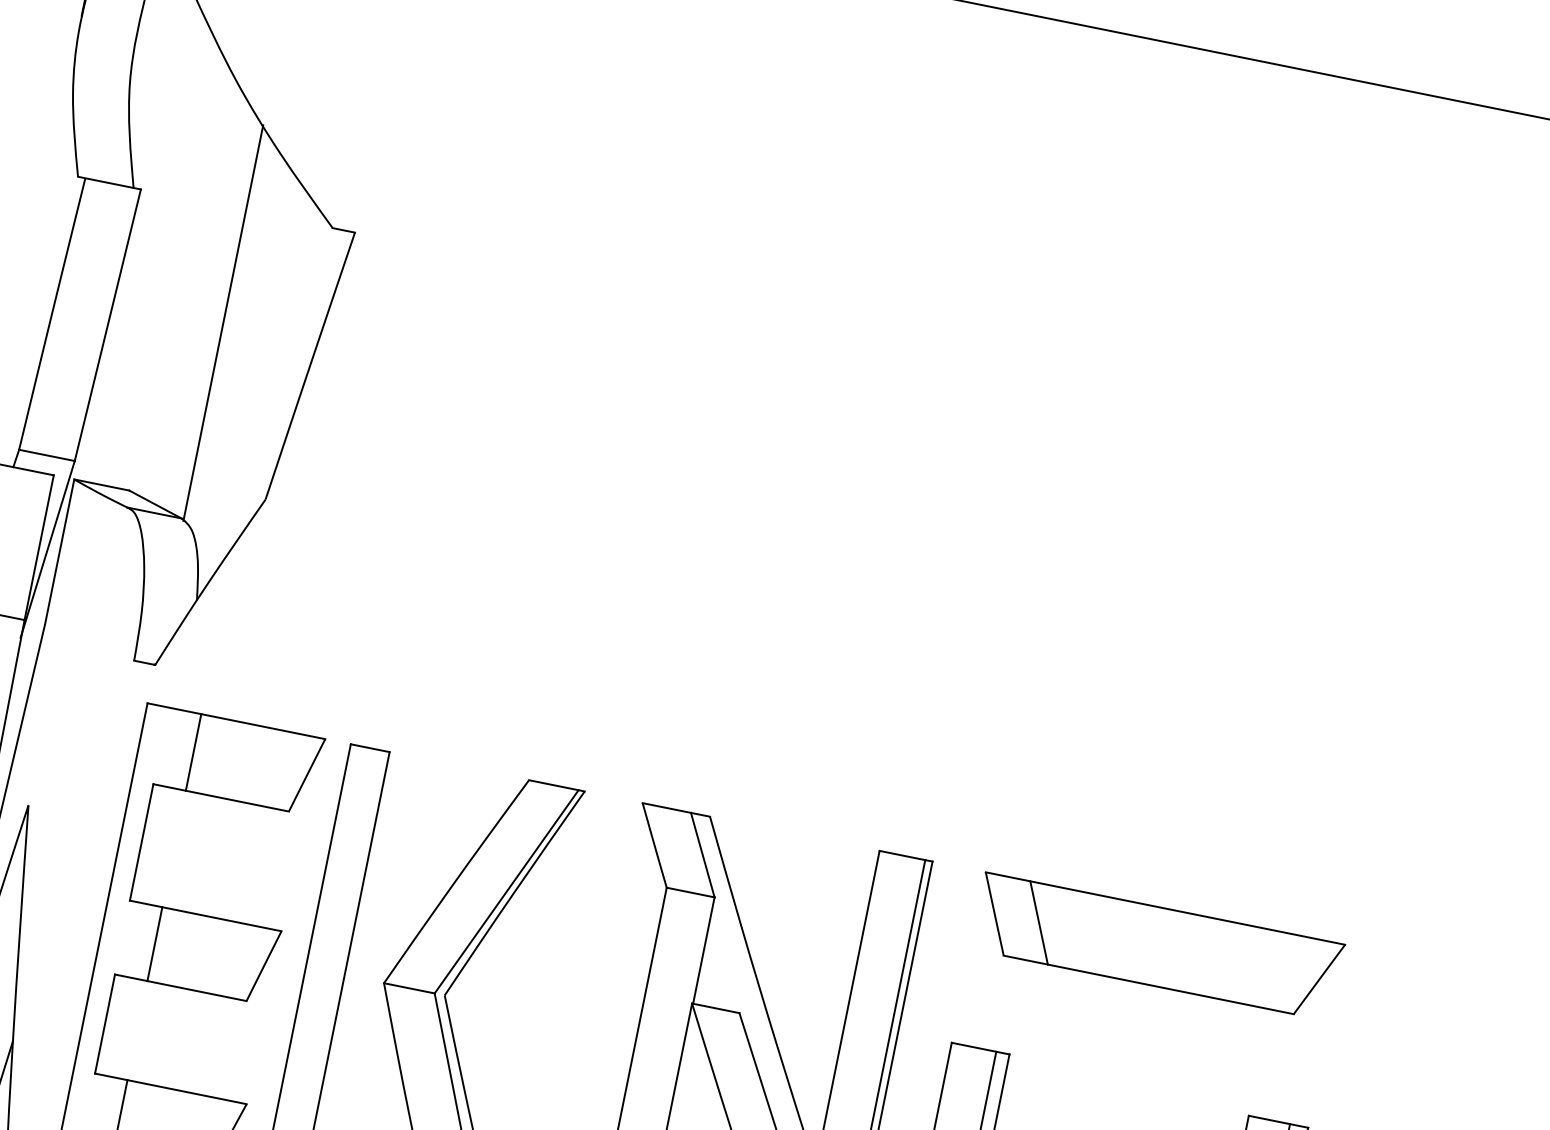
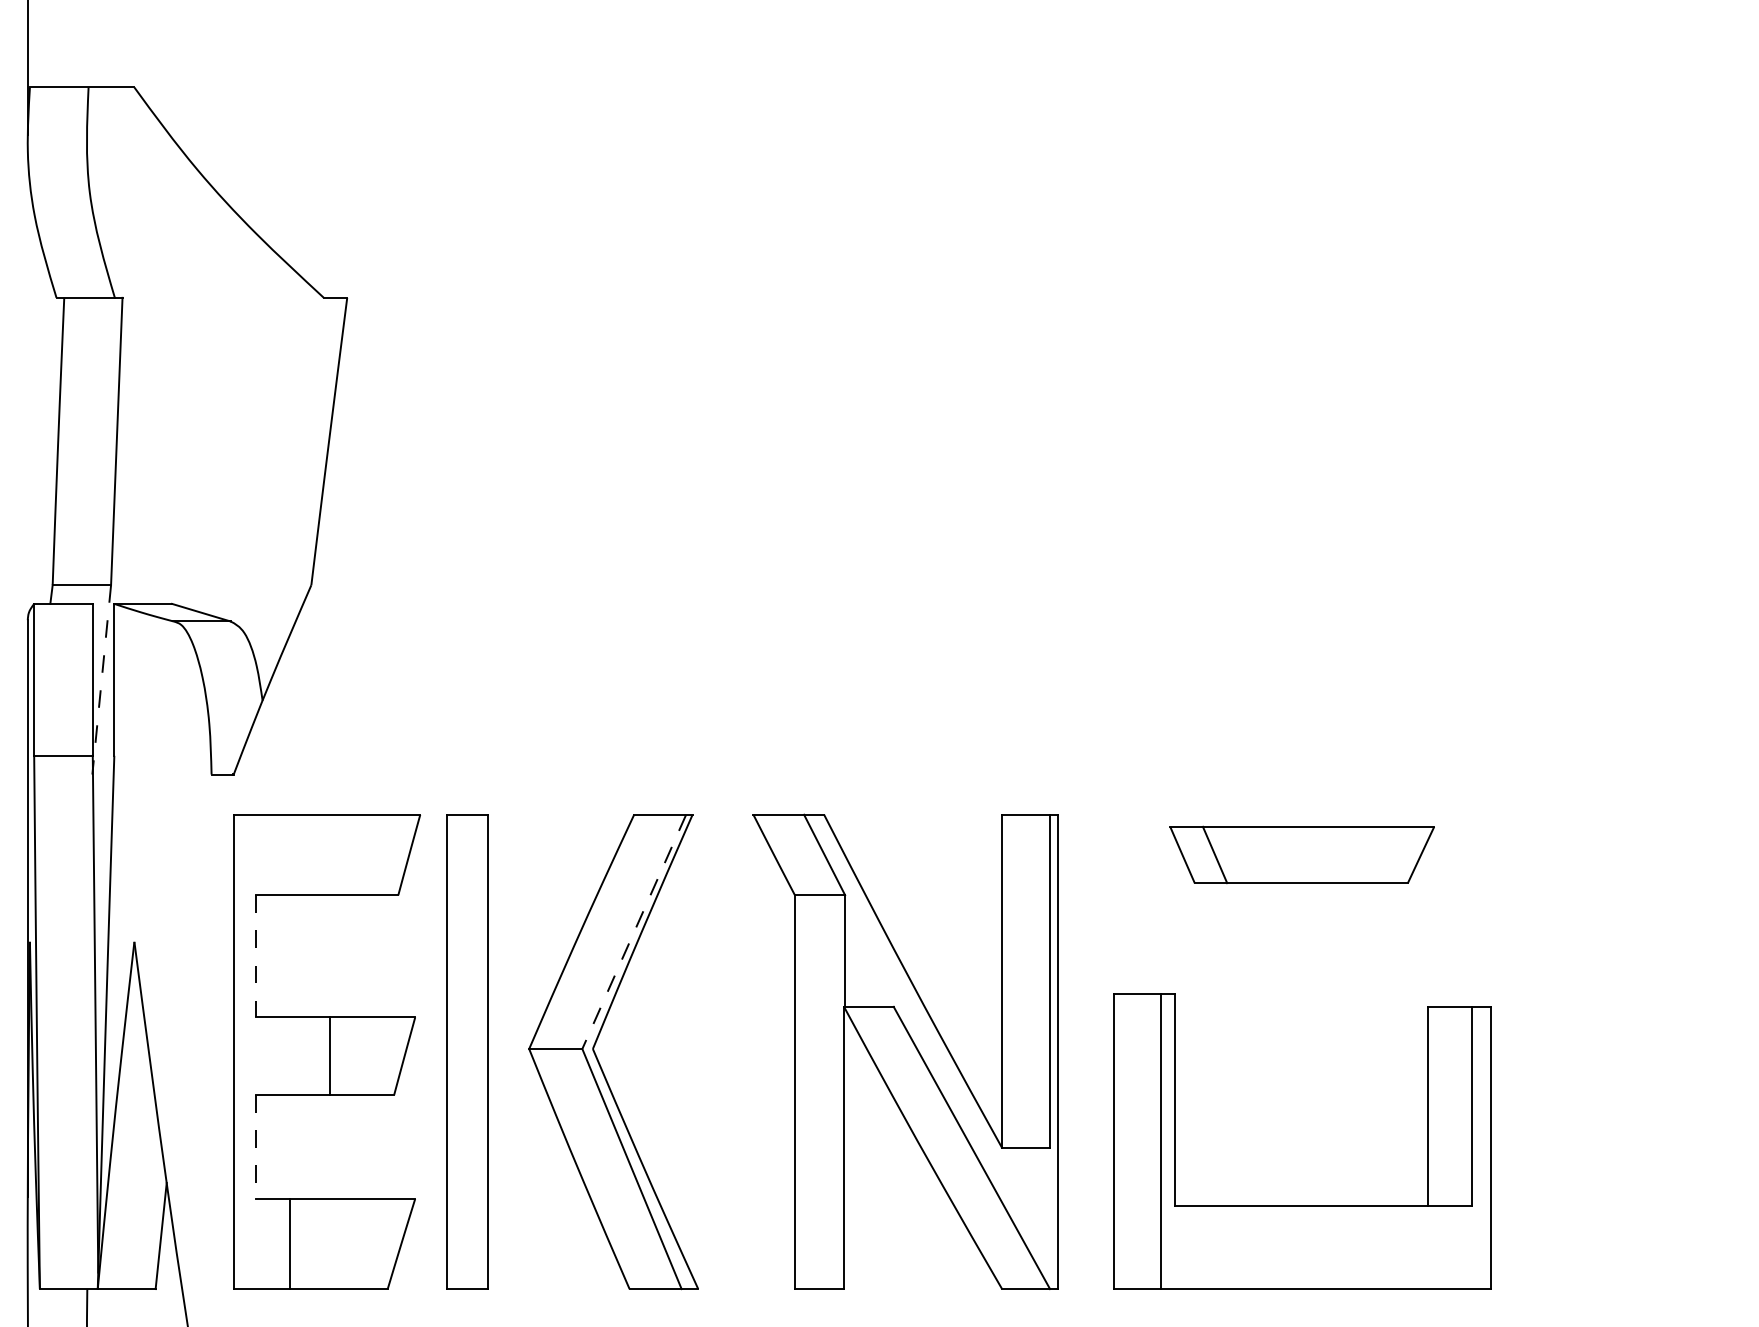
line: (223, 322) -> (232, 415), removed
line: (47, 549) -> (101, 680), solid -> dashed
line: (194, 752) -> (290, 854), removed
line: (142, 842) -> (256, 956), solid -> dashed
line: (506, 892) -> (634, 932), solid -> dashed
line: (155, 943) -> (330, 1055), moved
part: (1158, 946) -> (1302, 854), size x0.7
line: (105, 1023) -> (256, 1146), solid -> dashed

